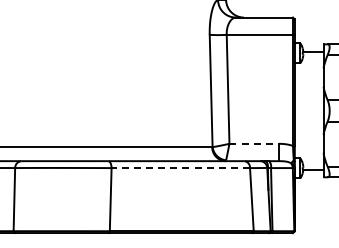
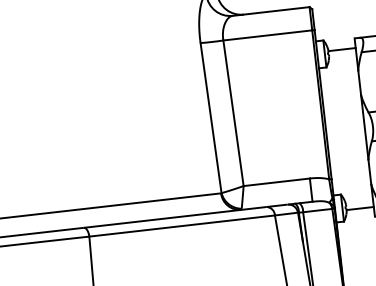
line: (254, 143) -> (277, 181), dashed -> solid
line: (180, 168) -> (181, 226), dashed -> solid

